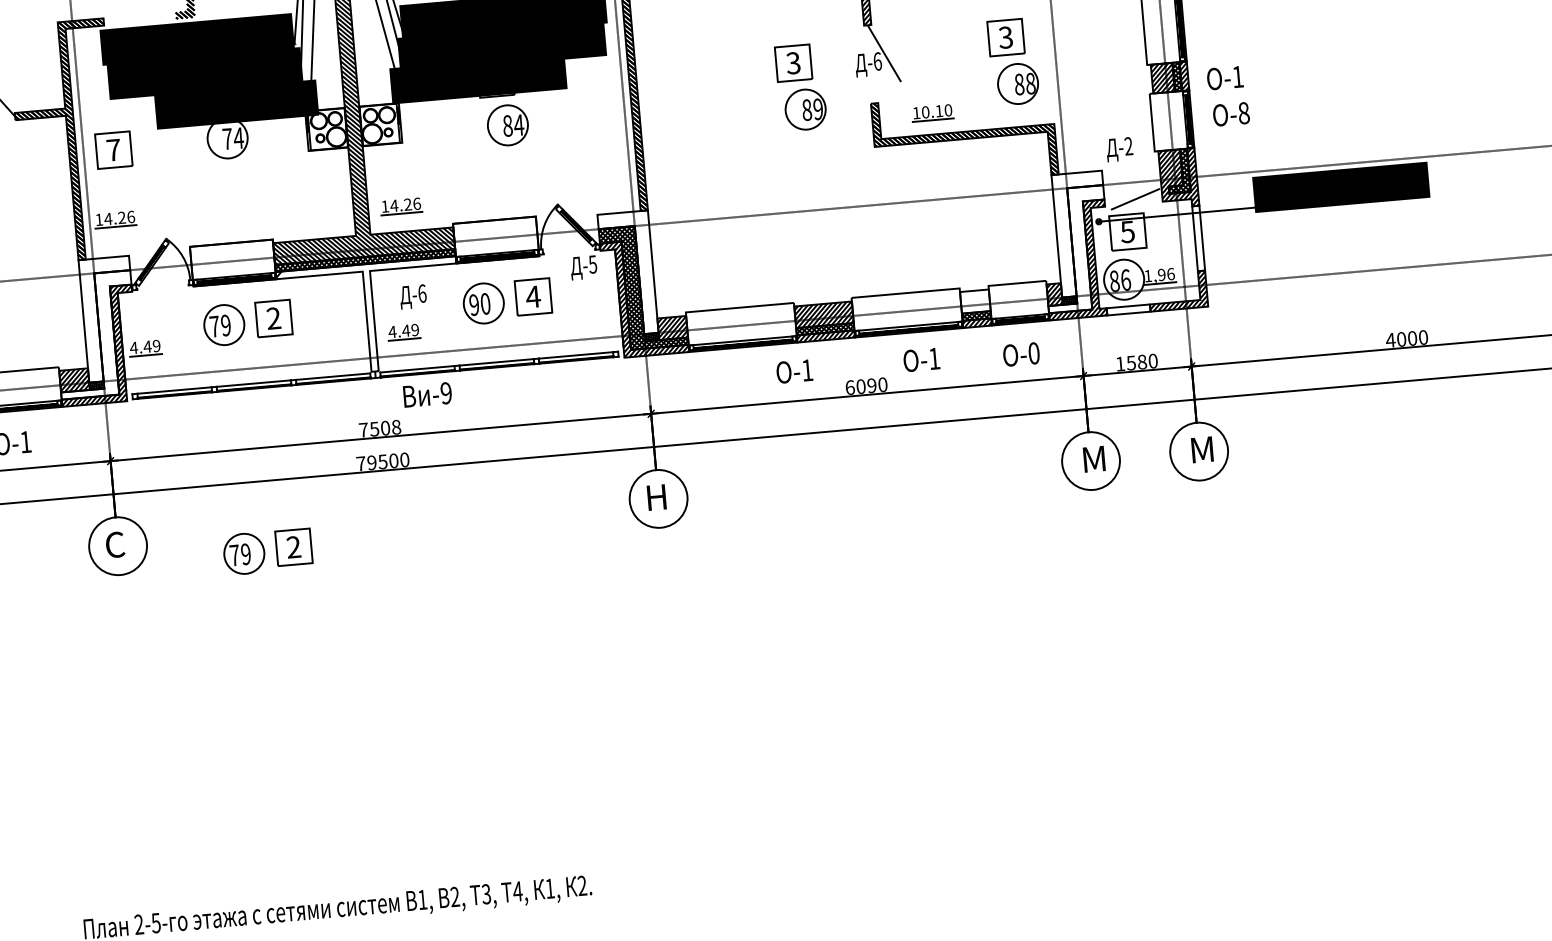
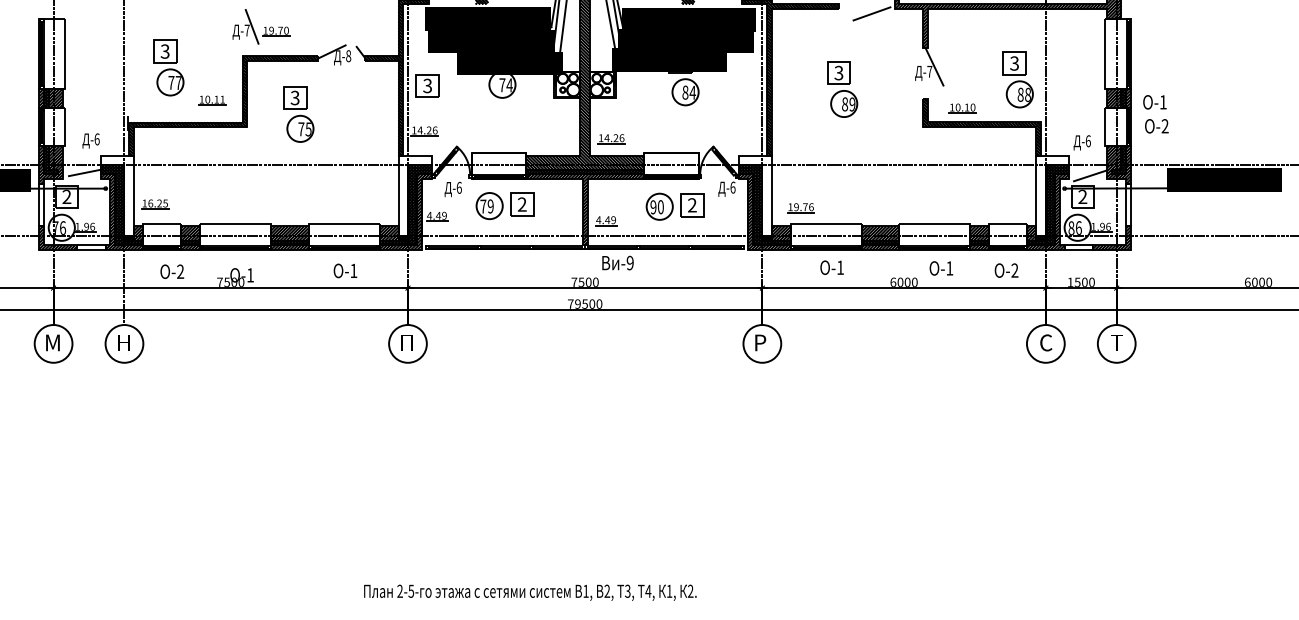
text: (877, 61) -> (929, 71), -6 -> -7
part: (801, 87) -> (842, 89), moved
text: (1242, 113) -> (1164, 126), -8 -> -2
text: (1127, 146) -> (1087, 141), -2 -> -6
text: (113, 149) -> (427, 85), 7 -> 3
text: (1127, 231) -> (1082, 196), 5 -> 2
hatch: (1075, 249) -> (1047, 205), added
text: (592, 264) -> (732, 187), -5 -> -6
part: (698, 287) -> (800, 208), added
text: (412, 296) -> (452, 189), moved
text: (533, 297) -> (692, 205), 4 -> 2
hatch: (975, 301) -> (979, 233), added
hatch: (370, 317) -> (585, 209), added
hatch: (95, 335) -> (405, 205), added
text: (1390, 338) -> (1247, 281), 4000 -> 6000
text: (1033, 353) -> (1014, 270), -0 -> -2
text: (1141, 362) -> (1084, 282), 1580 -> 1500
text: (793, 371) -> (831, 267), moved
text: (871, 384) -> (907, 281), 6090 -> 6000
text: (395, 427) -> (595, 282), 7508 -> 7500
text: (1201, 449) -> (1118, 342), М -> Т
text: (1093, 458) -> (1047, 342), М -> С
text: (655, 497) -> (760, 342), Н -> Р
text: (115, 544) -> (406, 342), С -> П
part: (266, 552) -> (504, 356), removed

